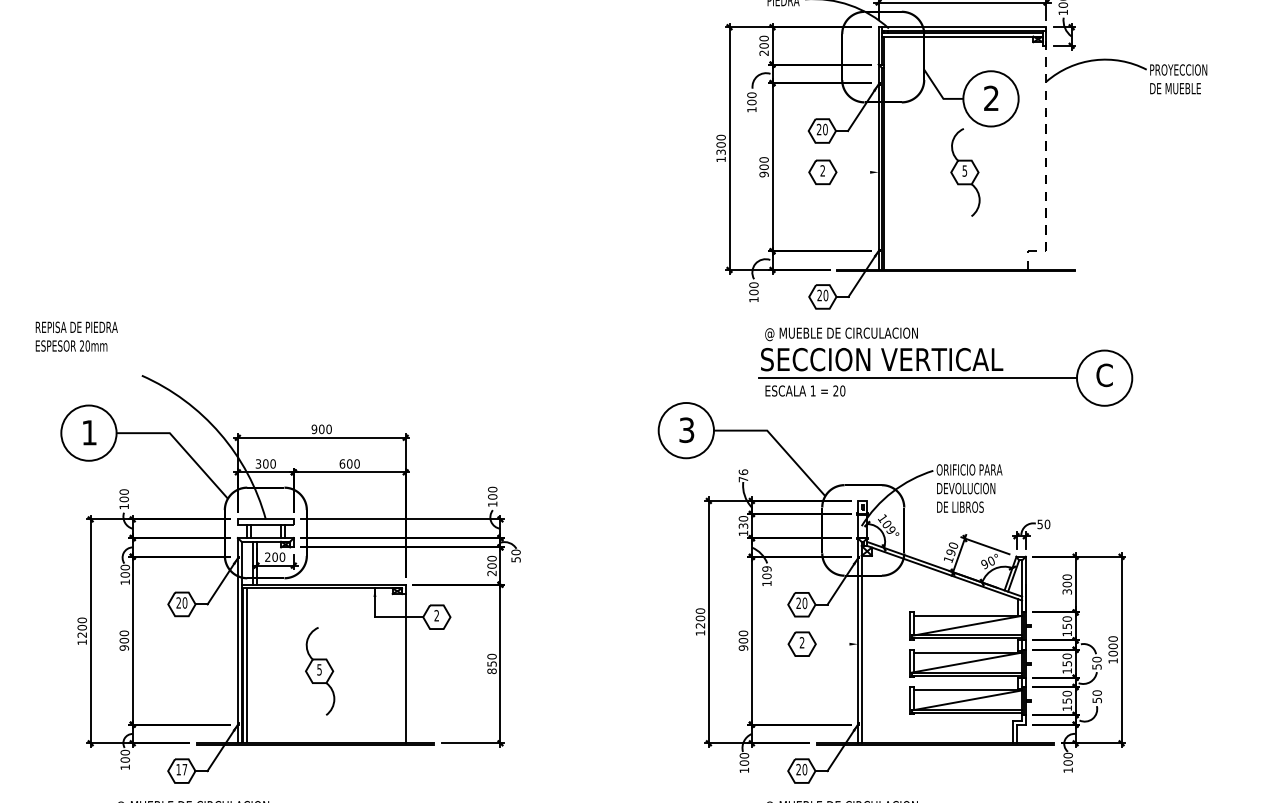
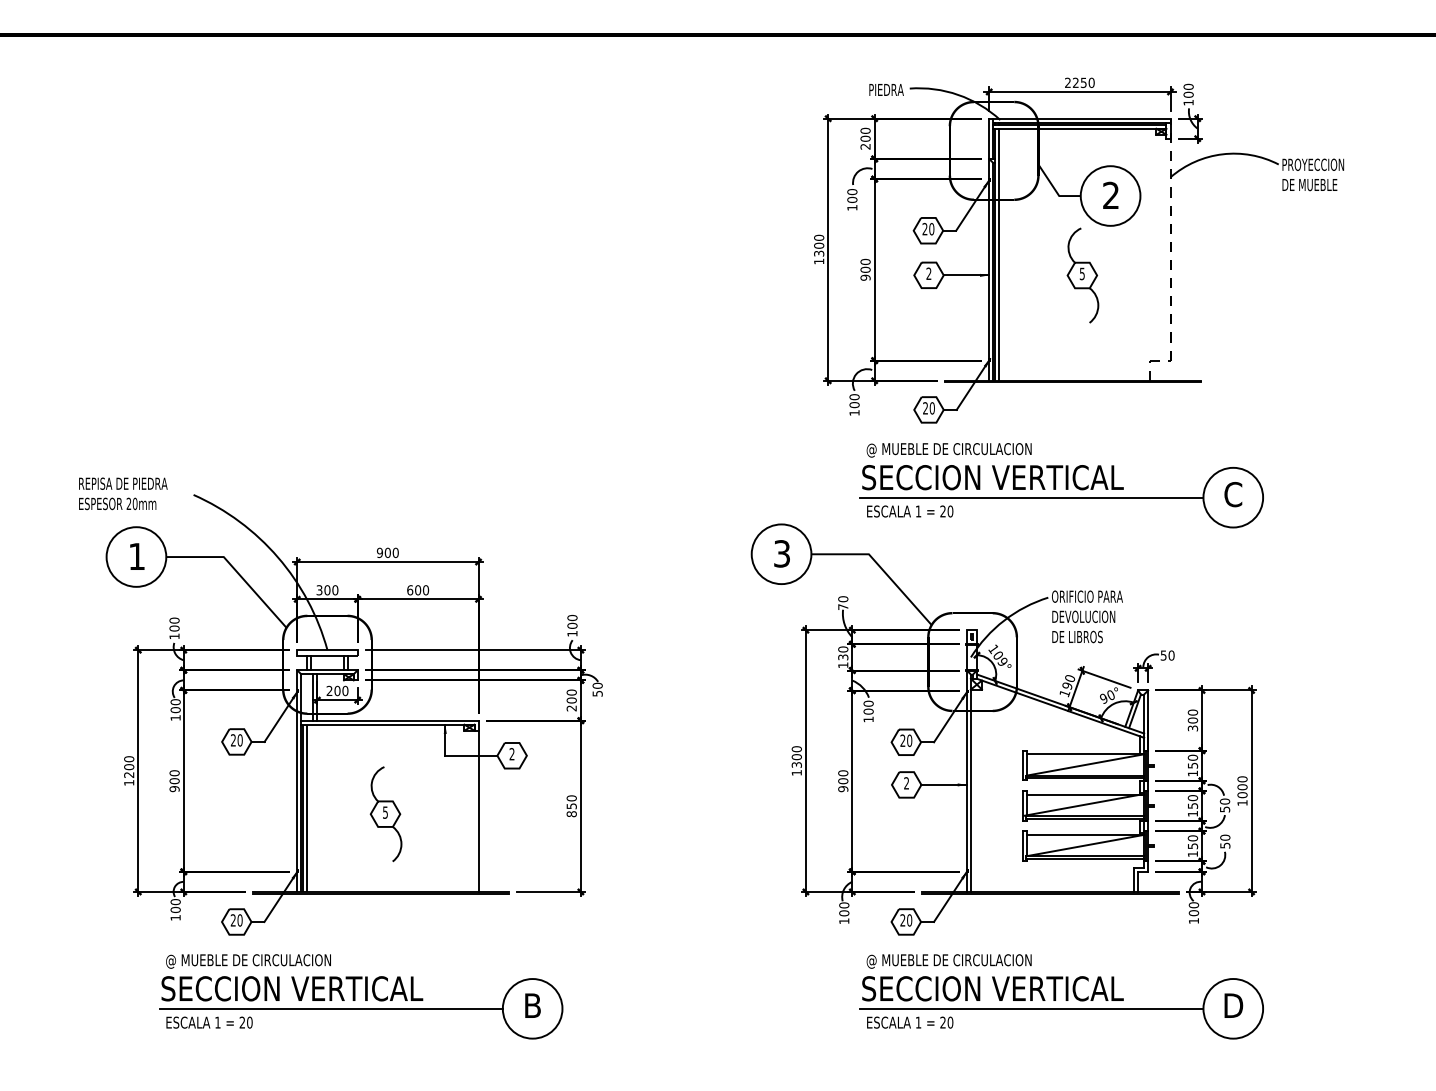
line: (888, 153) -> (999, 254), added
line: (857, 172) -> (966, 275), added
text: (76, 336) -> (123, 493), moved
text: (742, 472) -> (842, 599), 76 -> 70
text: (766, 568) -> (868, 703), 109 -> 100
text: (700, 625) -> (796, 764), 1200 -> 1300
line: (836, 643) -> (943, 784), added
text: (181, 769) -> (236, 920), 17 -> 20

